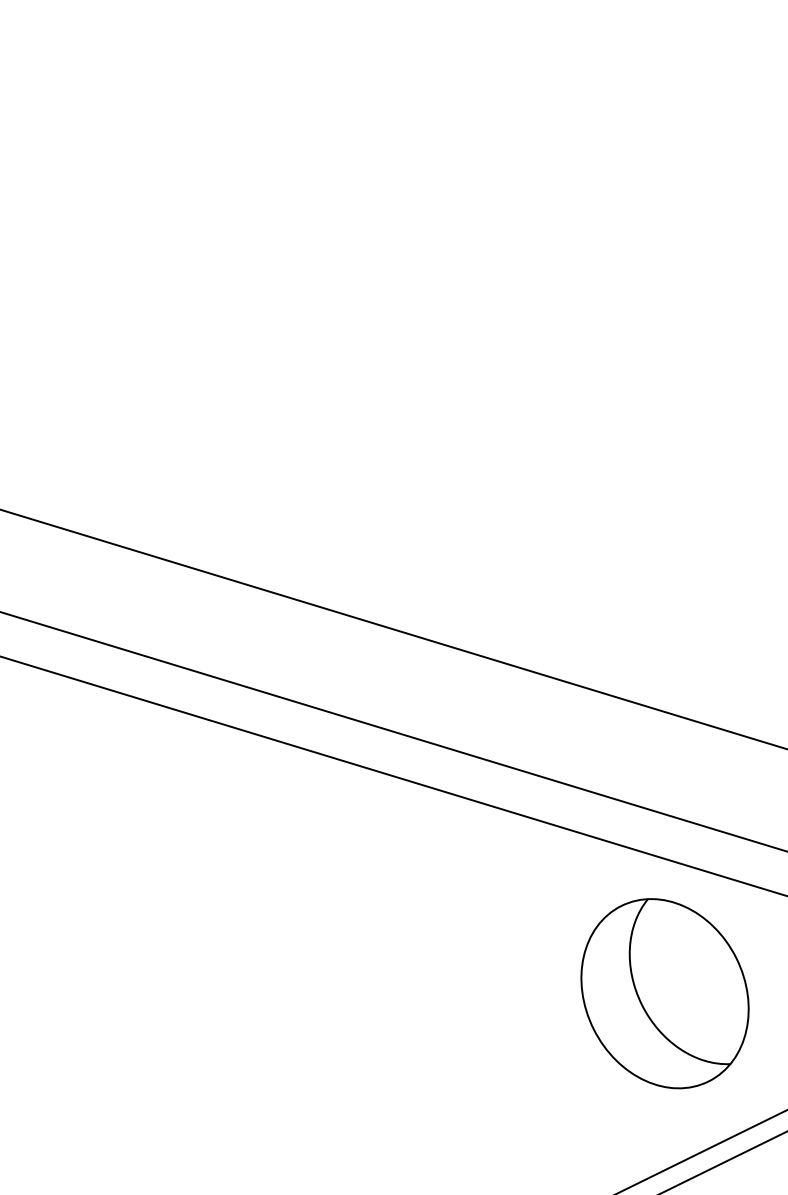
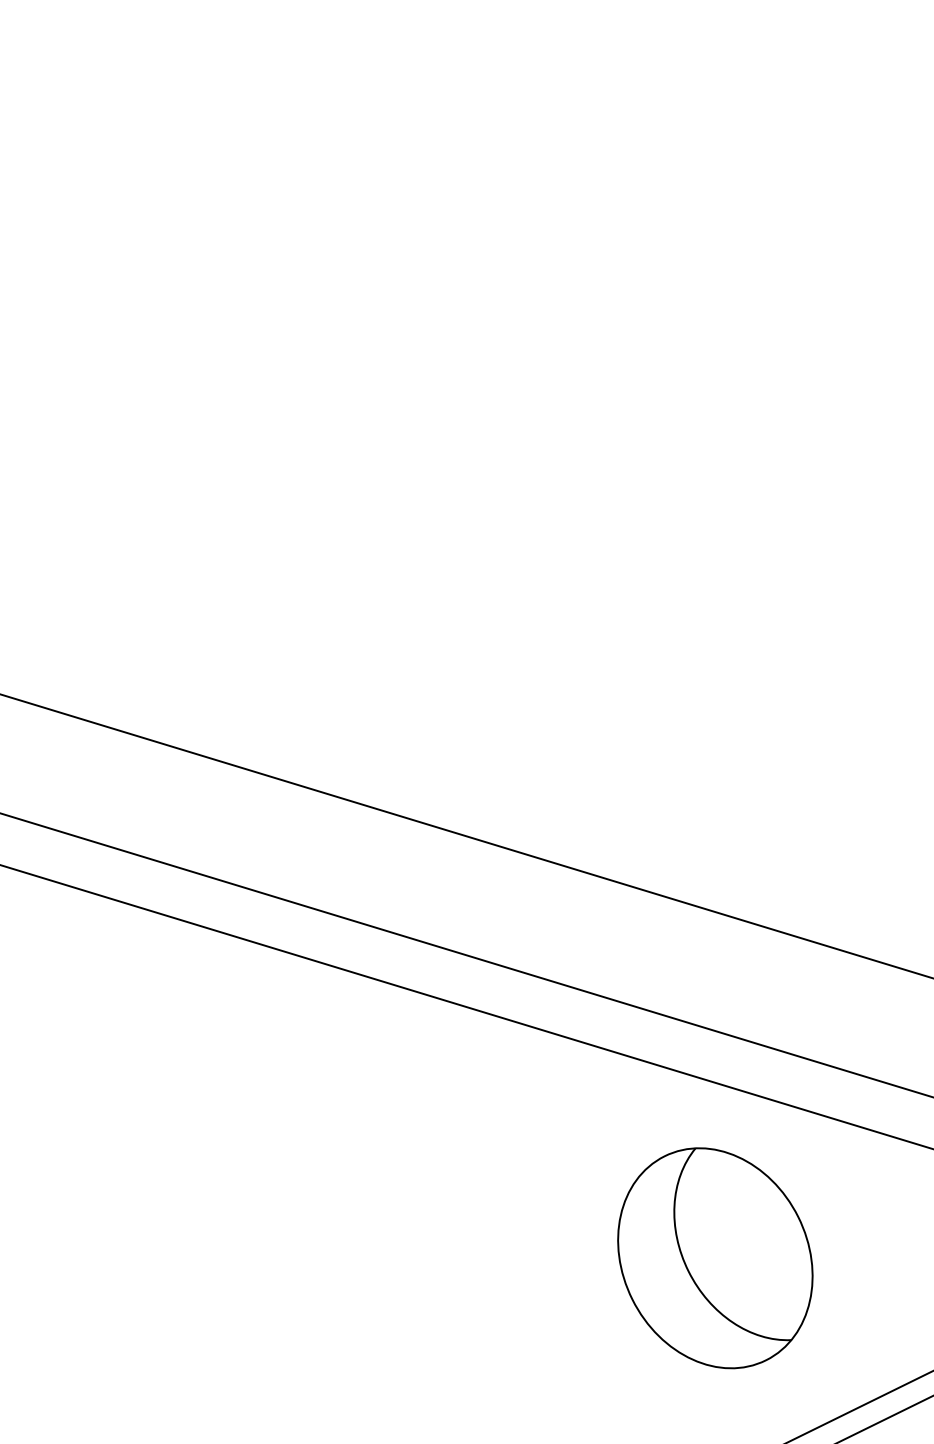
part: (665, 993) -> (715, 1258), moved

